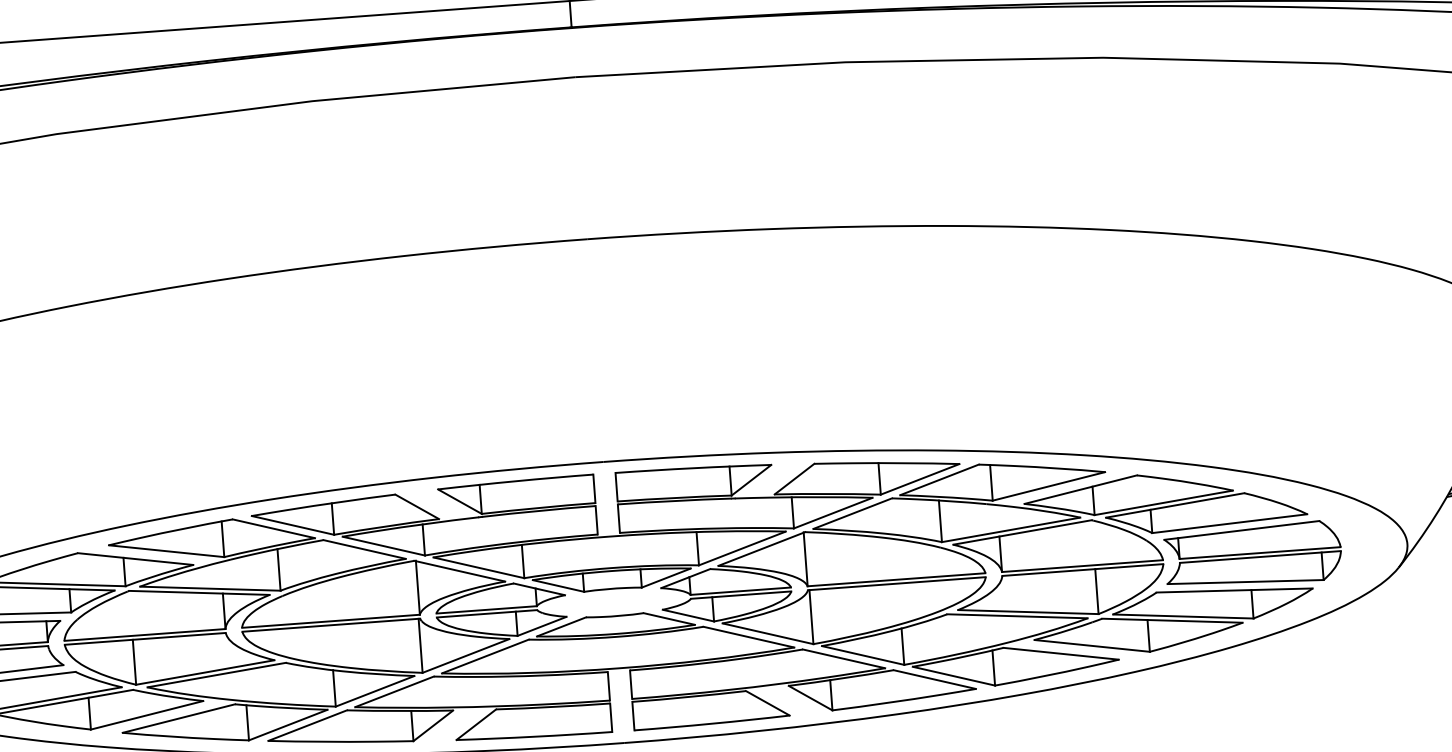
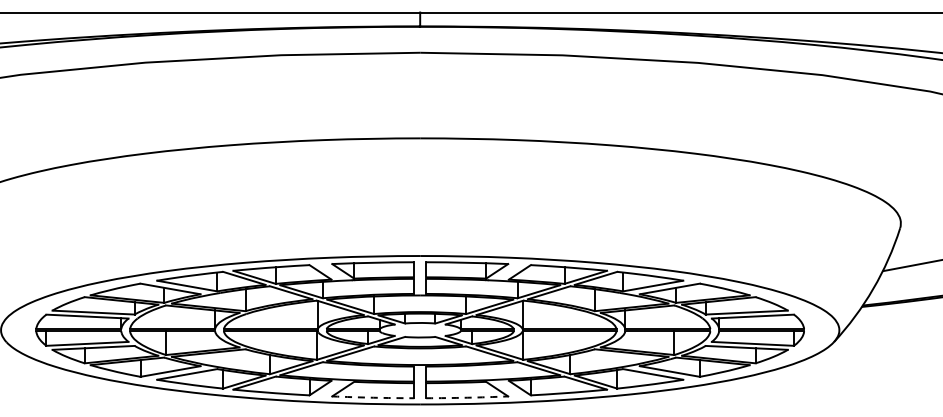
arc: (712, 723) -> (467, 397), solid -> dashed
arc: (534, 736) -> (373, 397), solid -> dashed

